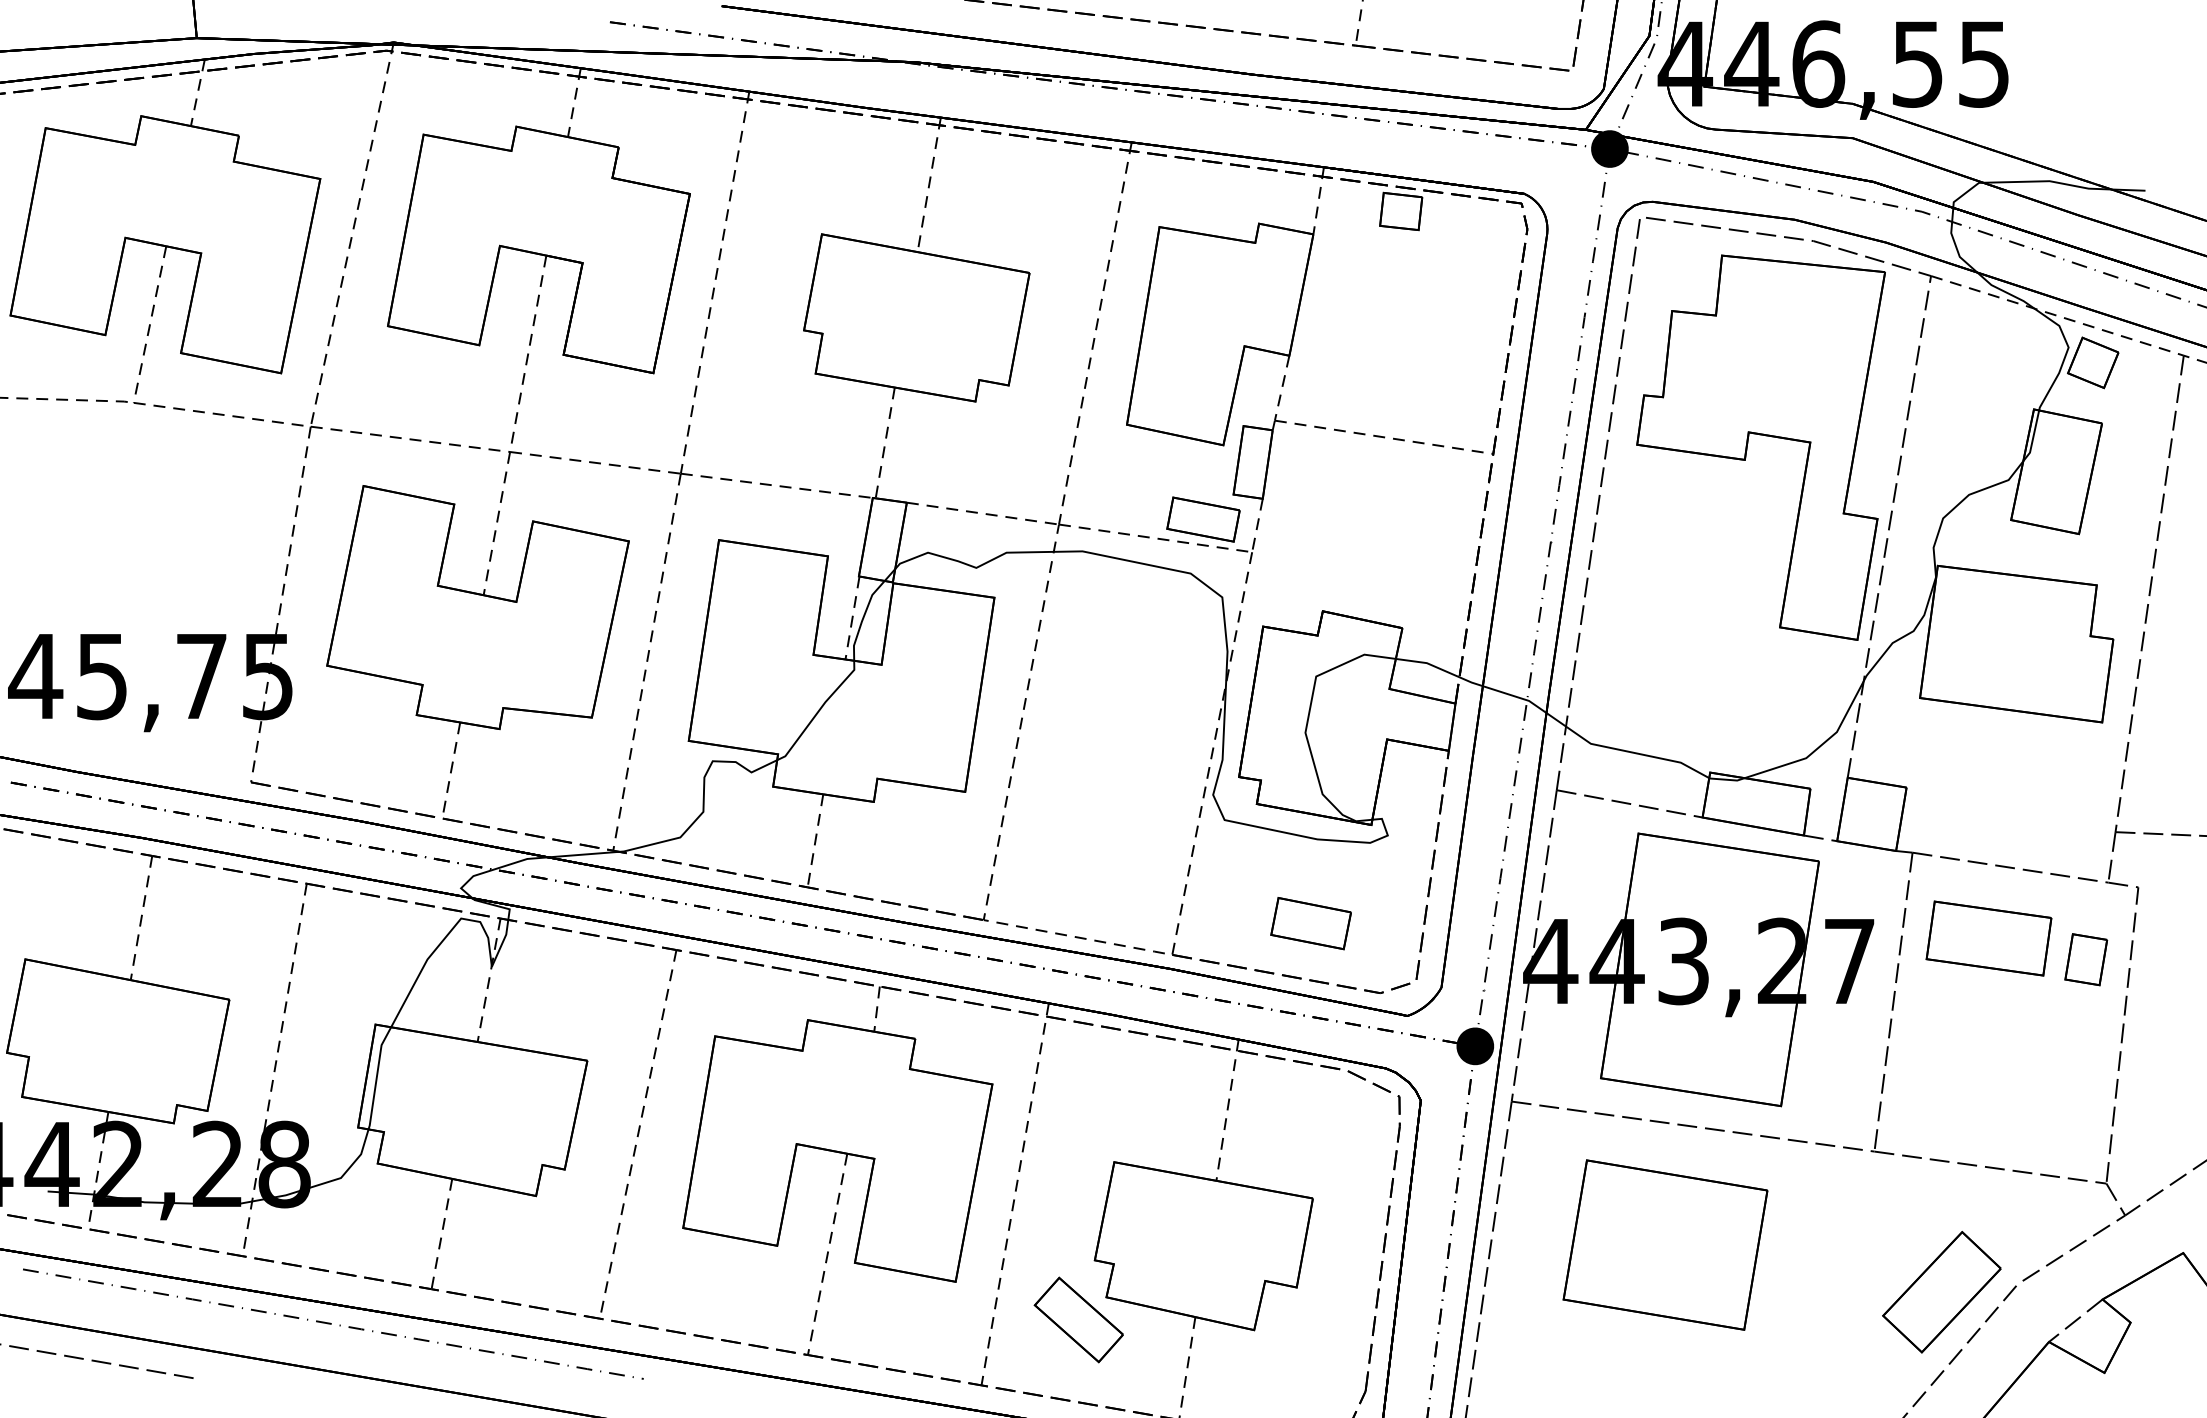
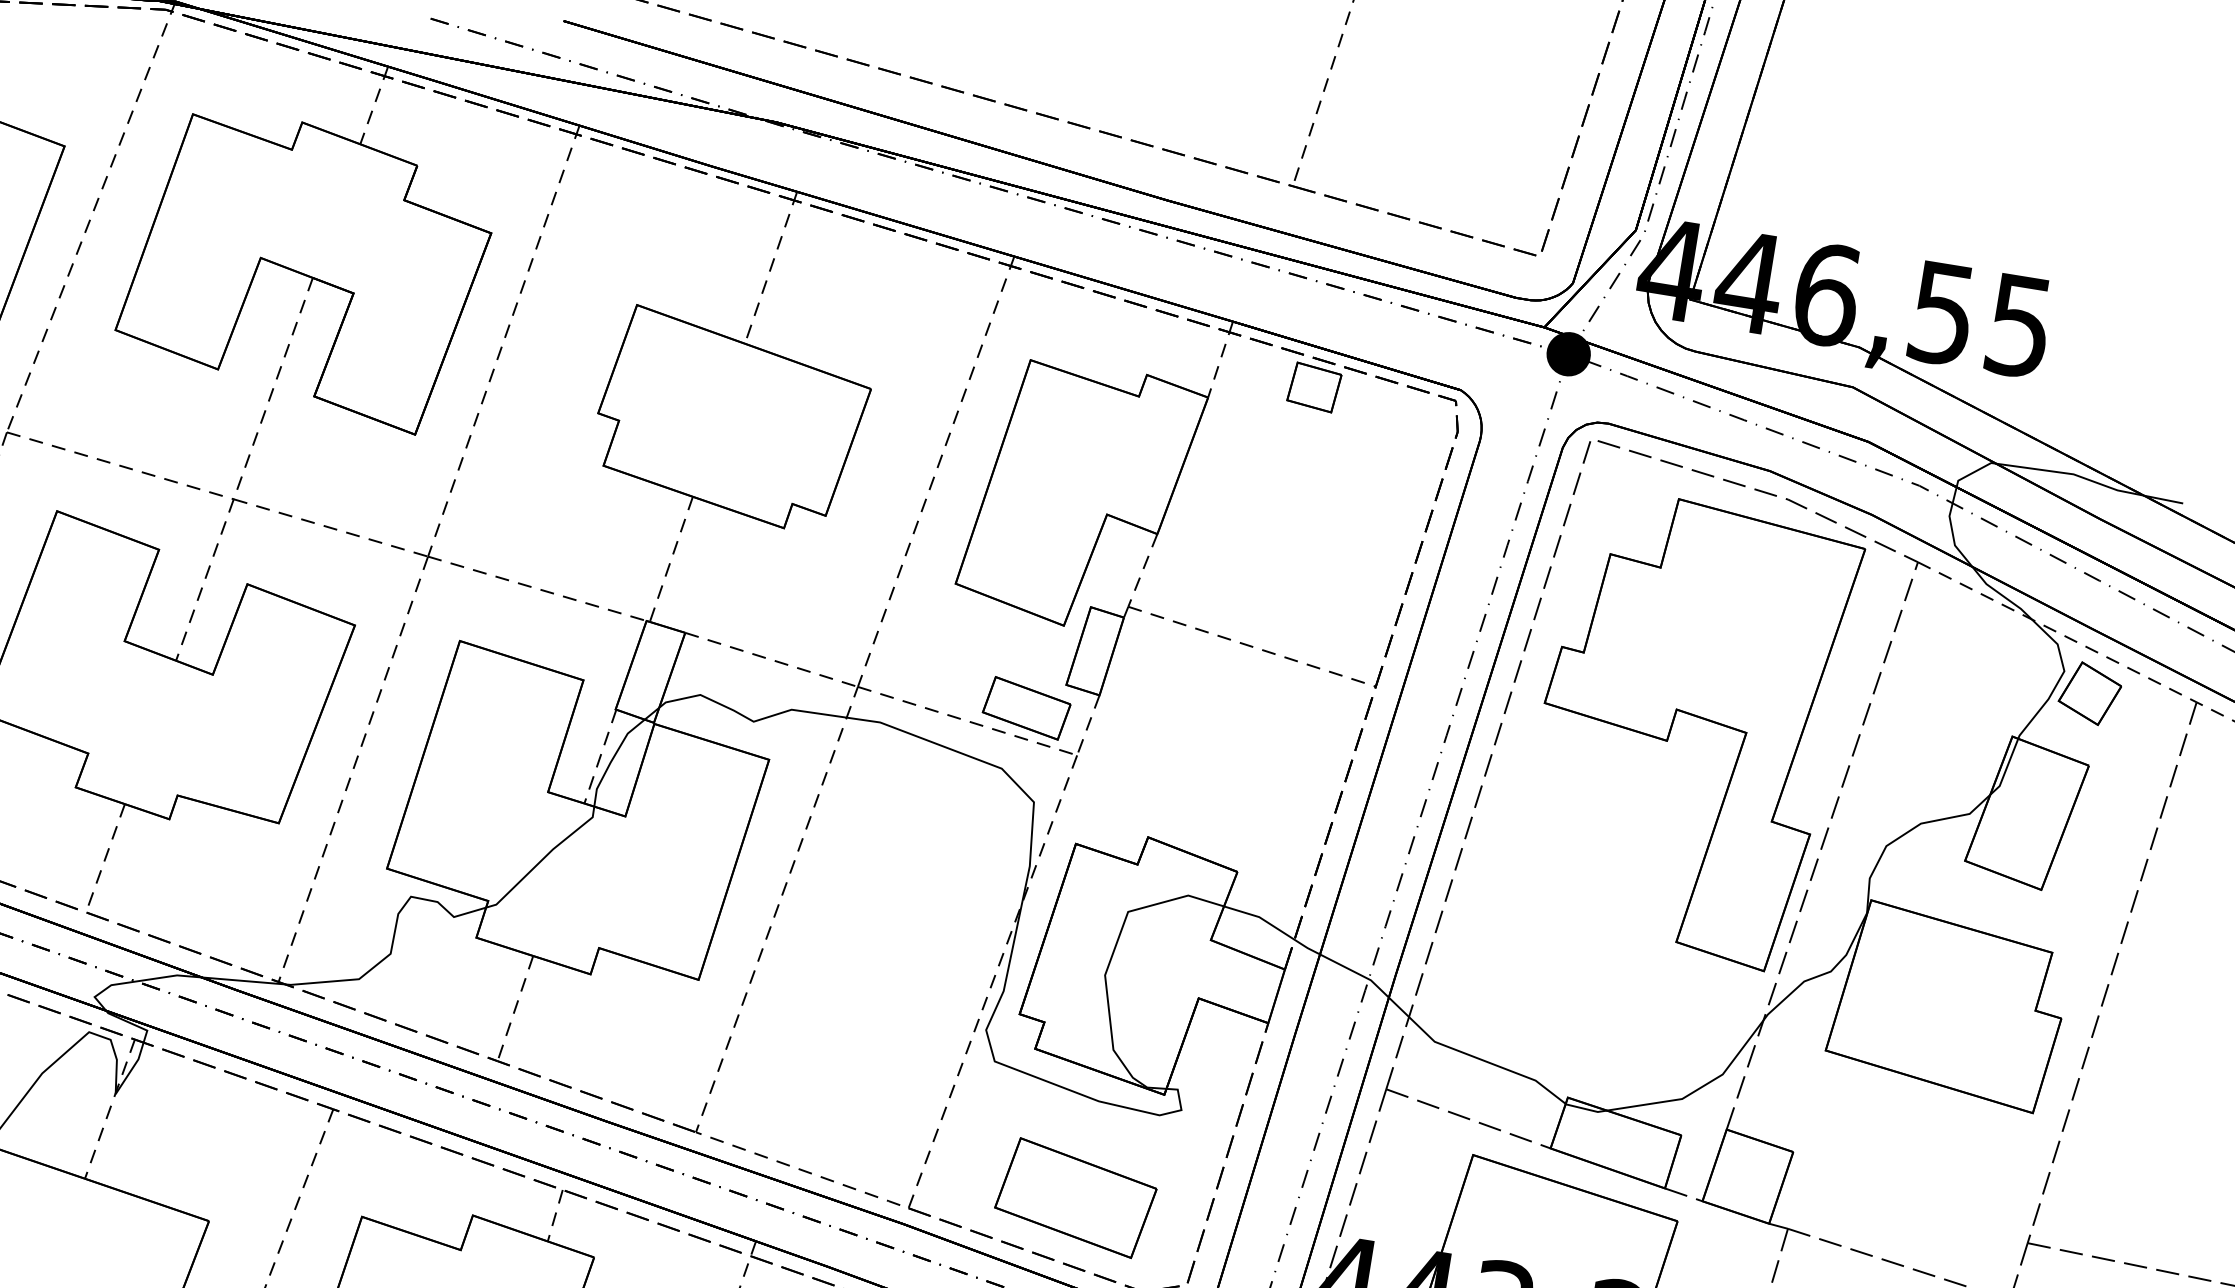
part: (1310, 923) -> (1075, 1197), size x1.67

